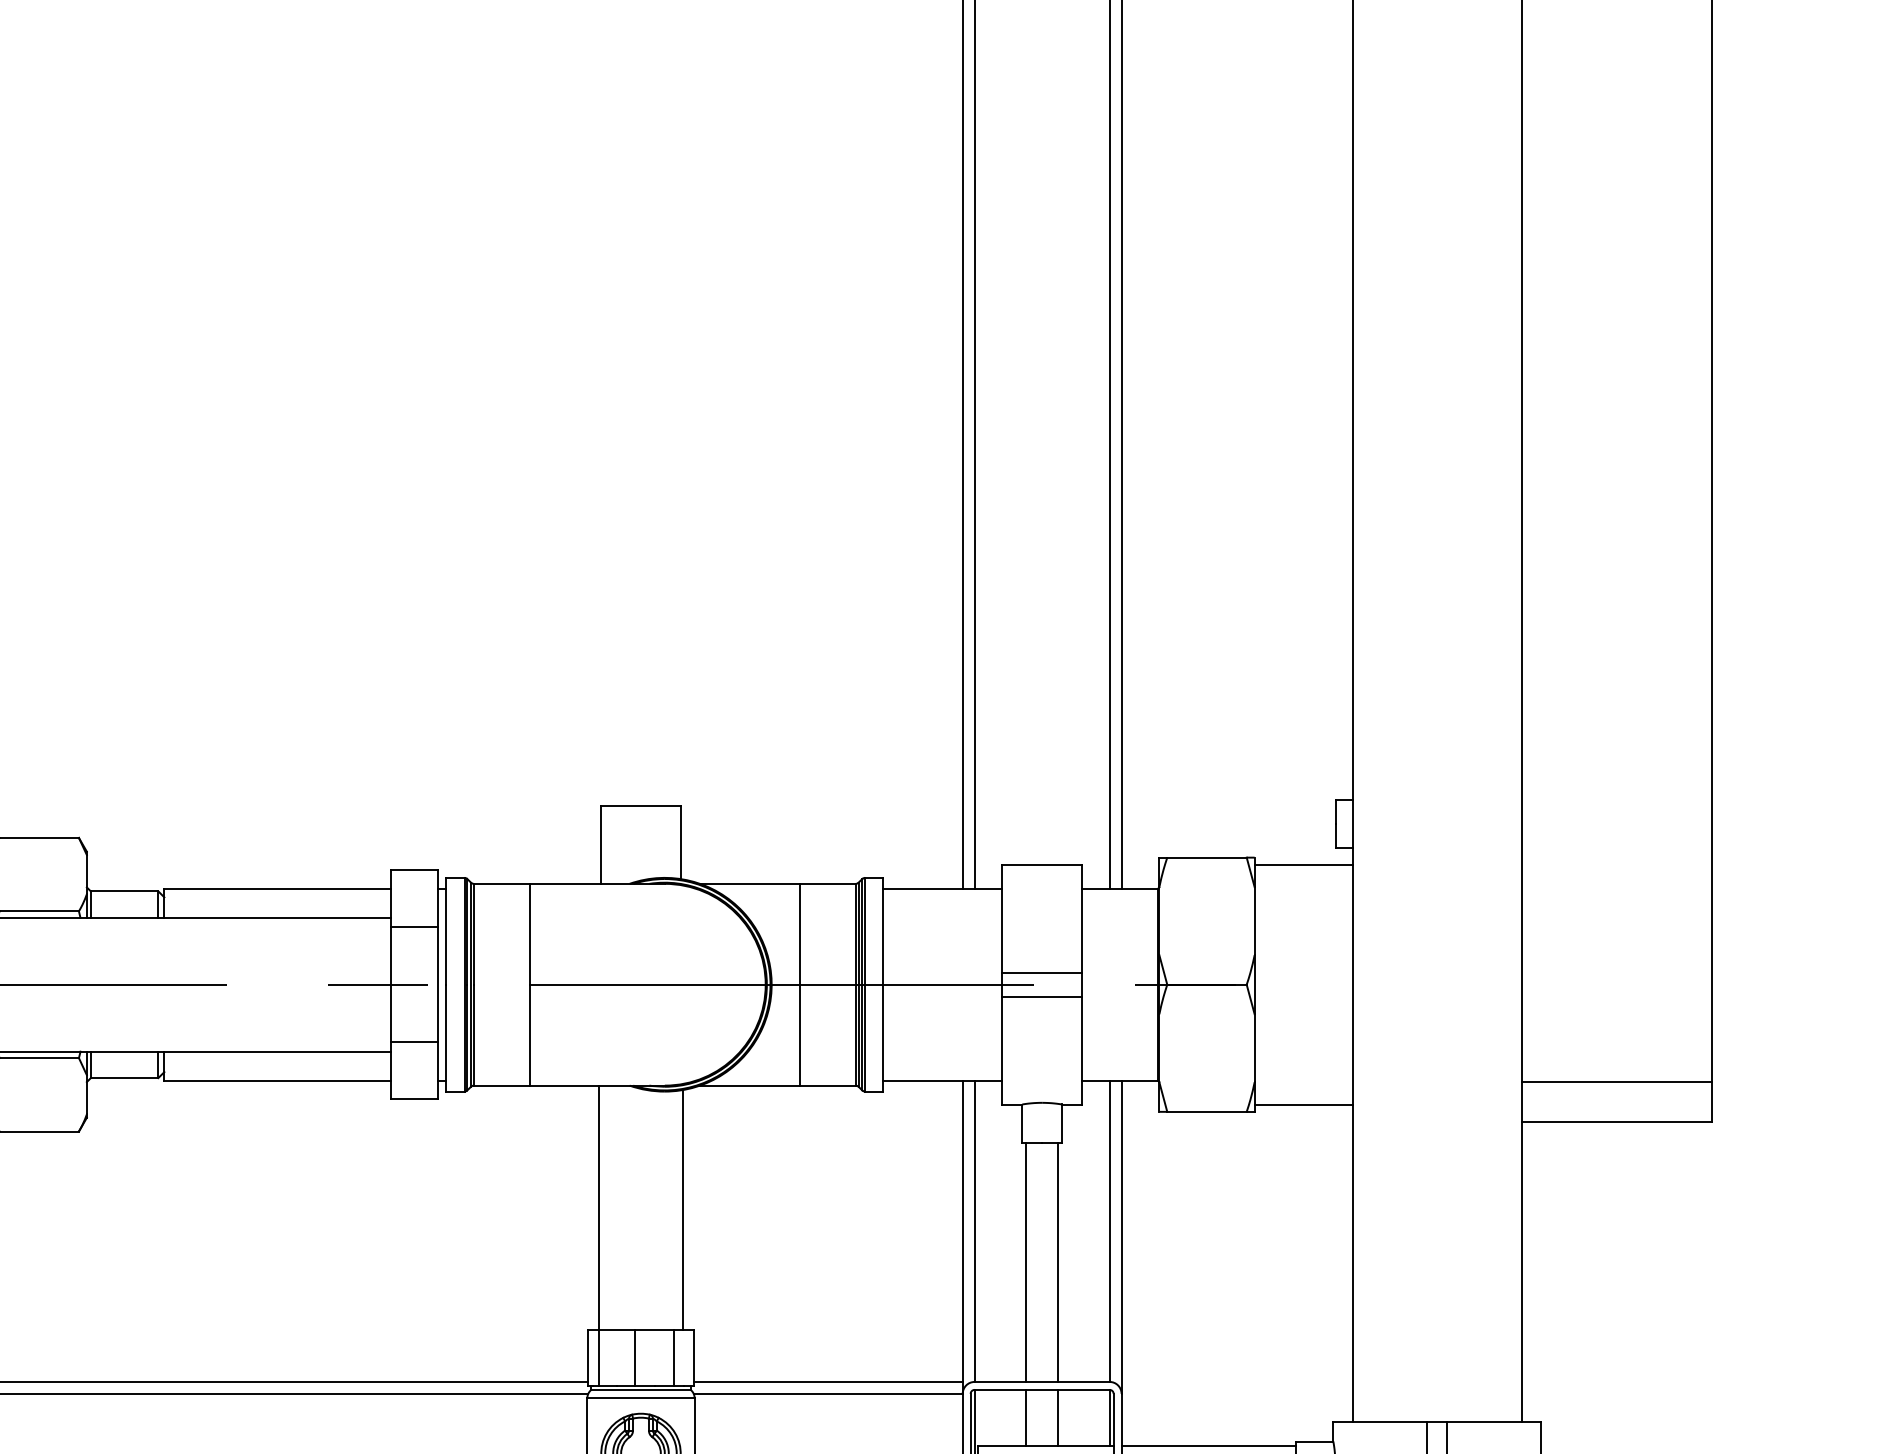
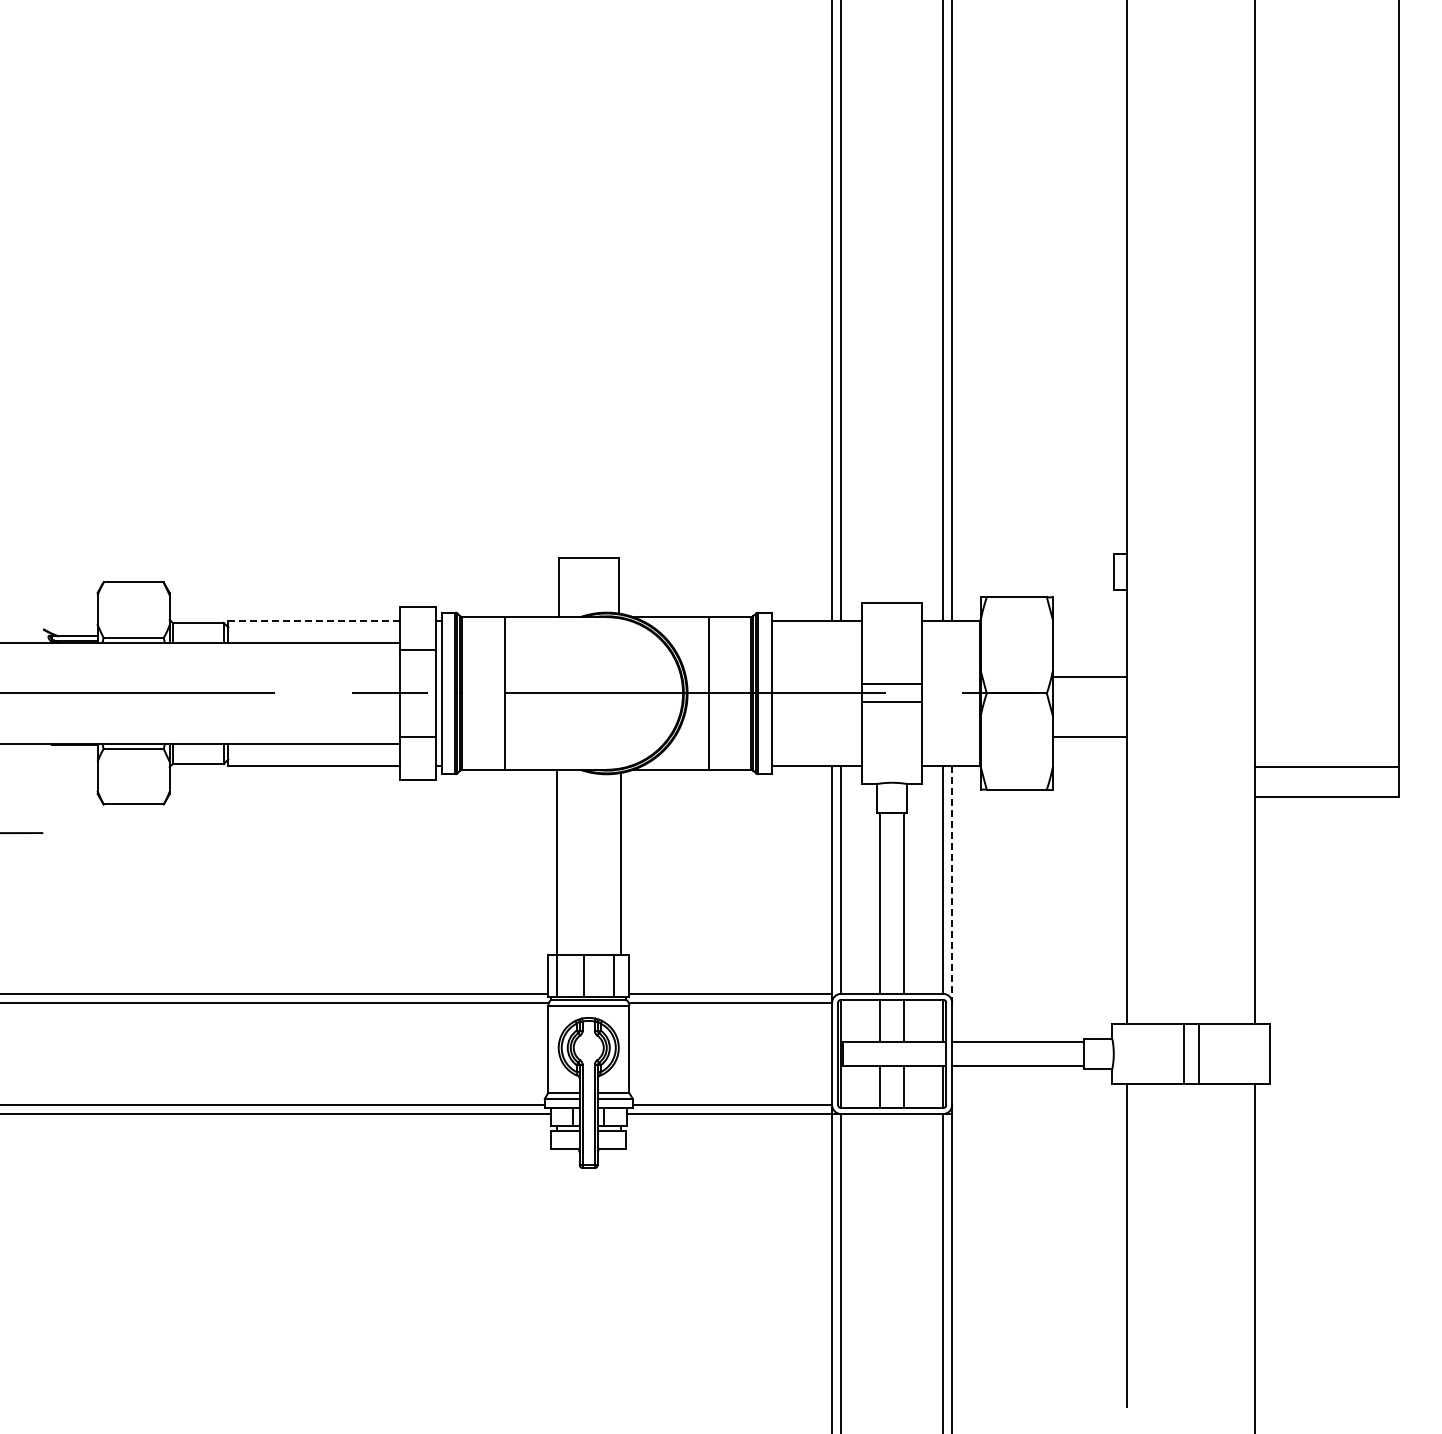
line: (1303, 864) -> (1089, 676), moved
line: (277, 888) -> (313, 620), solid -> dashed
line: (1303, 1105) -> (1089, 737), moved
line: (1121, 1237) -> (952, 884), solid -> dashed

